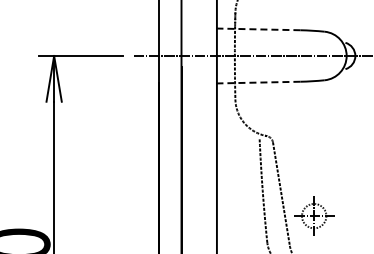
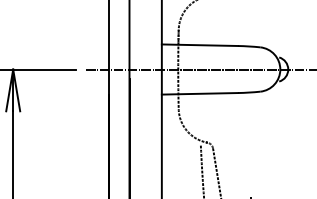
line: (258, 29) -> (199, 45), dashed -> solid
line: (258, 82) -> (199, 93), dashed -> solid

